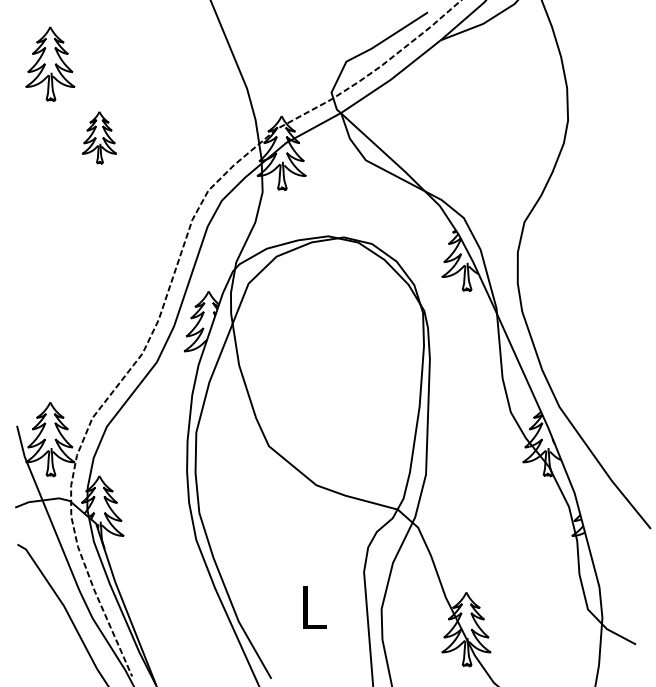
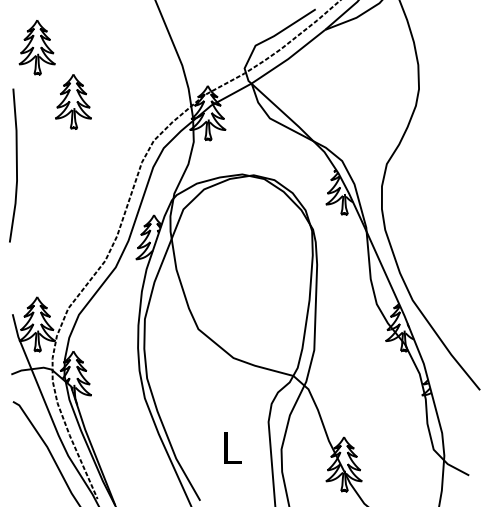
part: (99, 137) -> (73, 101), size x1.43
line: (21, 223) -> (15, 165), added

